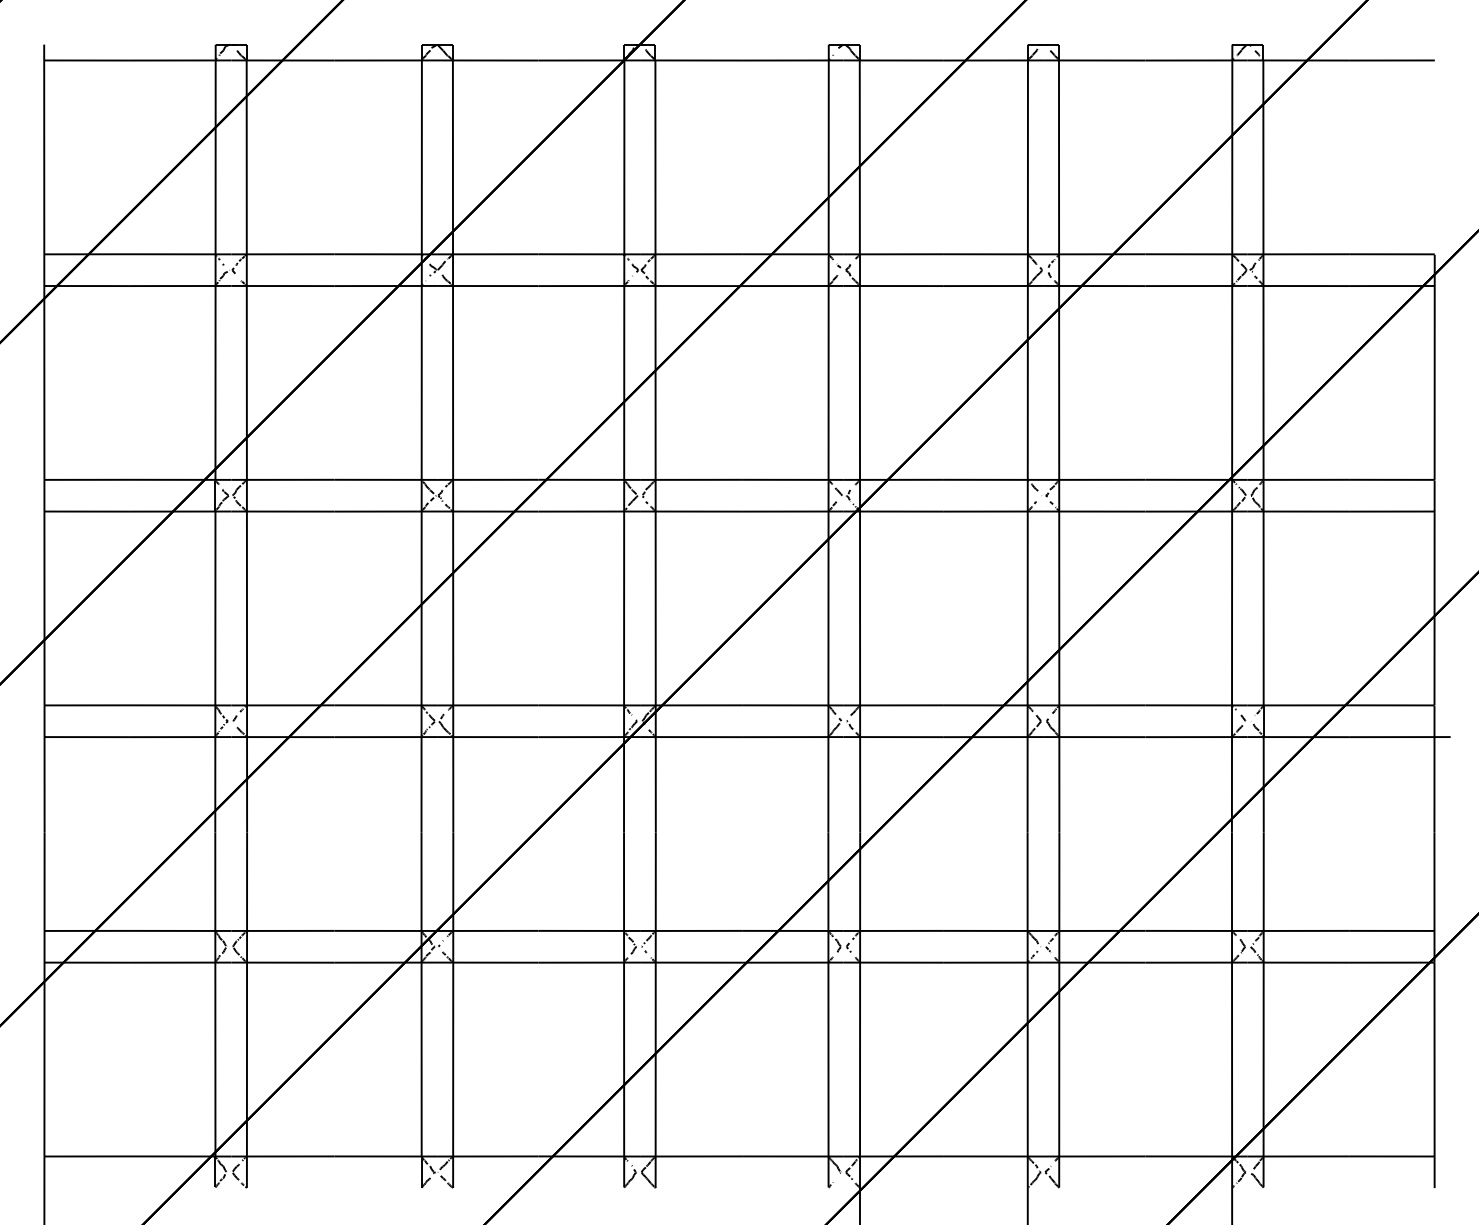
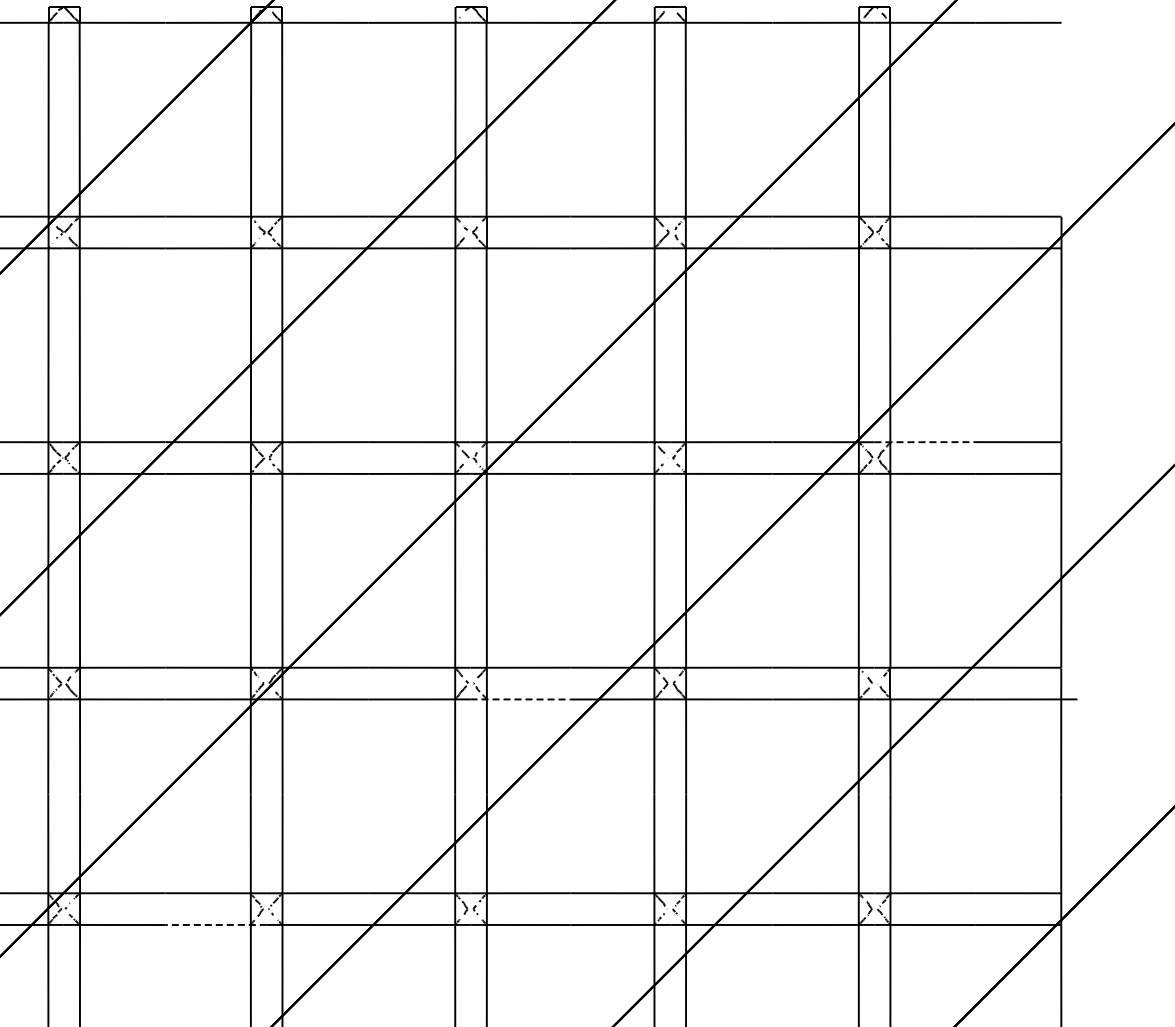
line: (1298, 479) -> (925, 441), solid -> dashed
line: (894, 737) -> (521, 699), solid -> dashed
line: (589, 962) -> (216, 924), solid -> dashed

